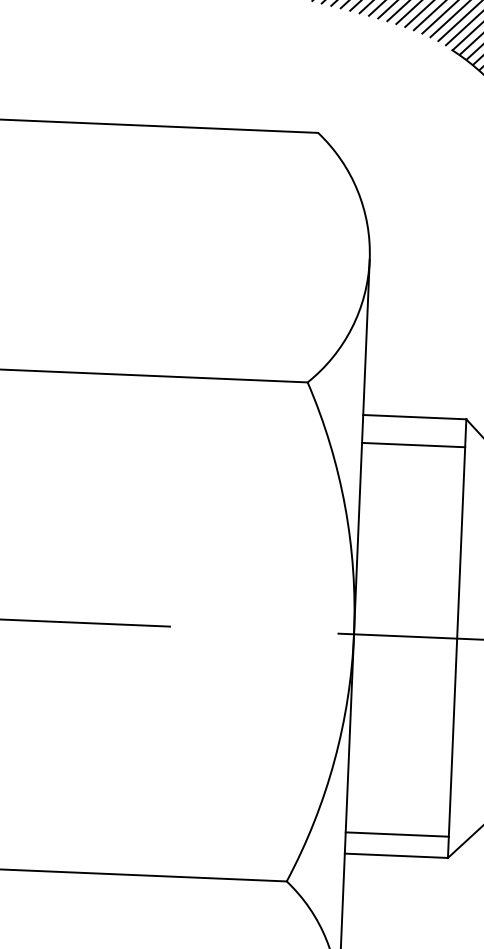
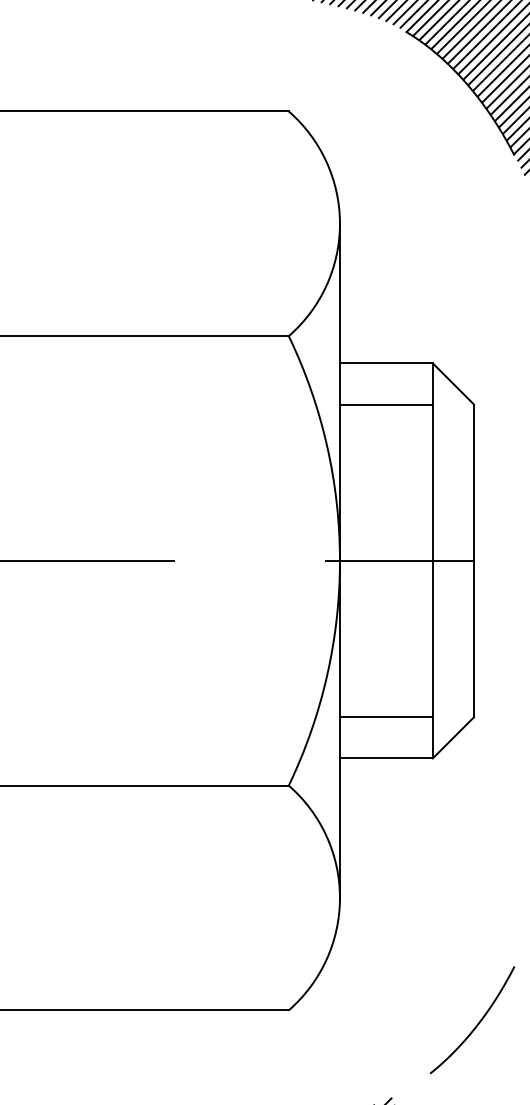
line: (412, 445) -> (385, 404), moved
line: (396, 834) -> (385, 717), moved

